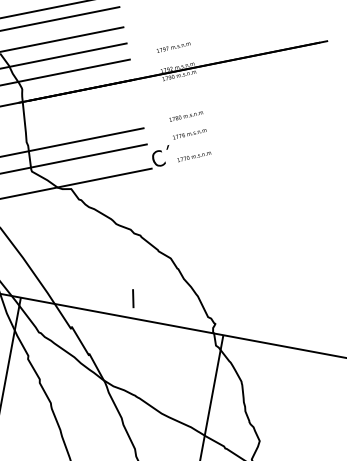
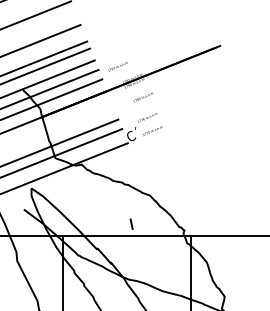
text: (173, 46) -> (117, 66), moved
text: (186, 116) -> (143, 97), moved

